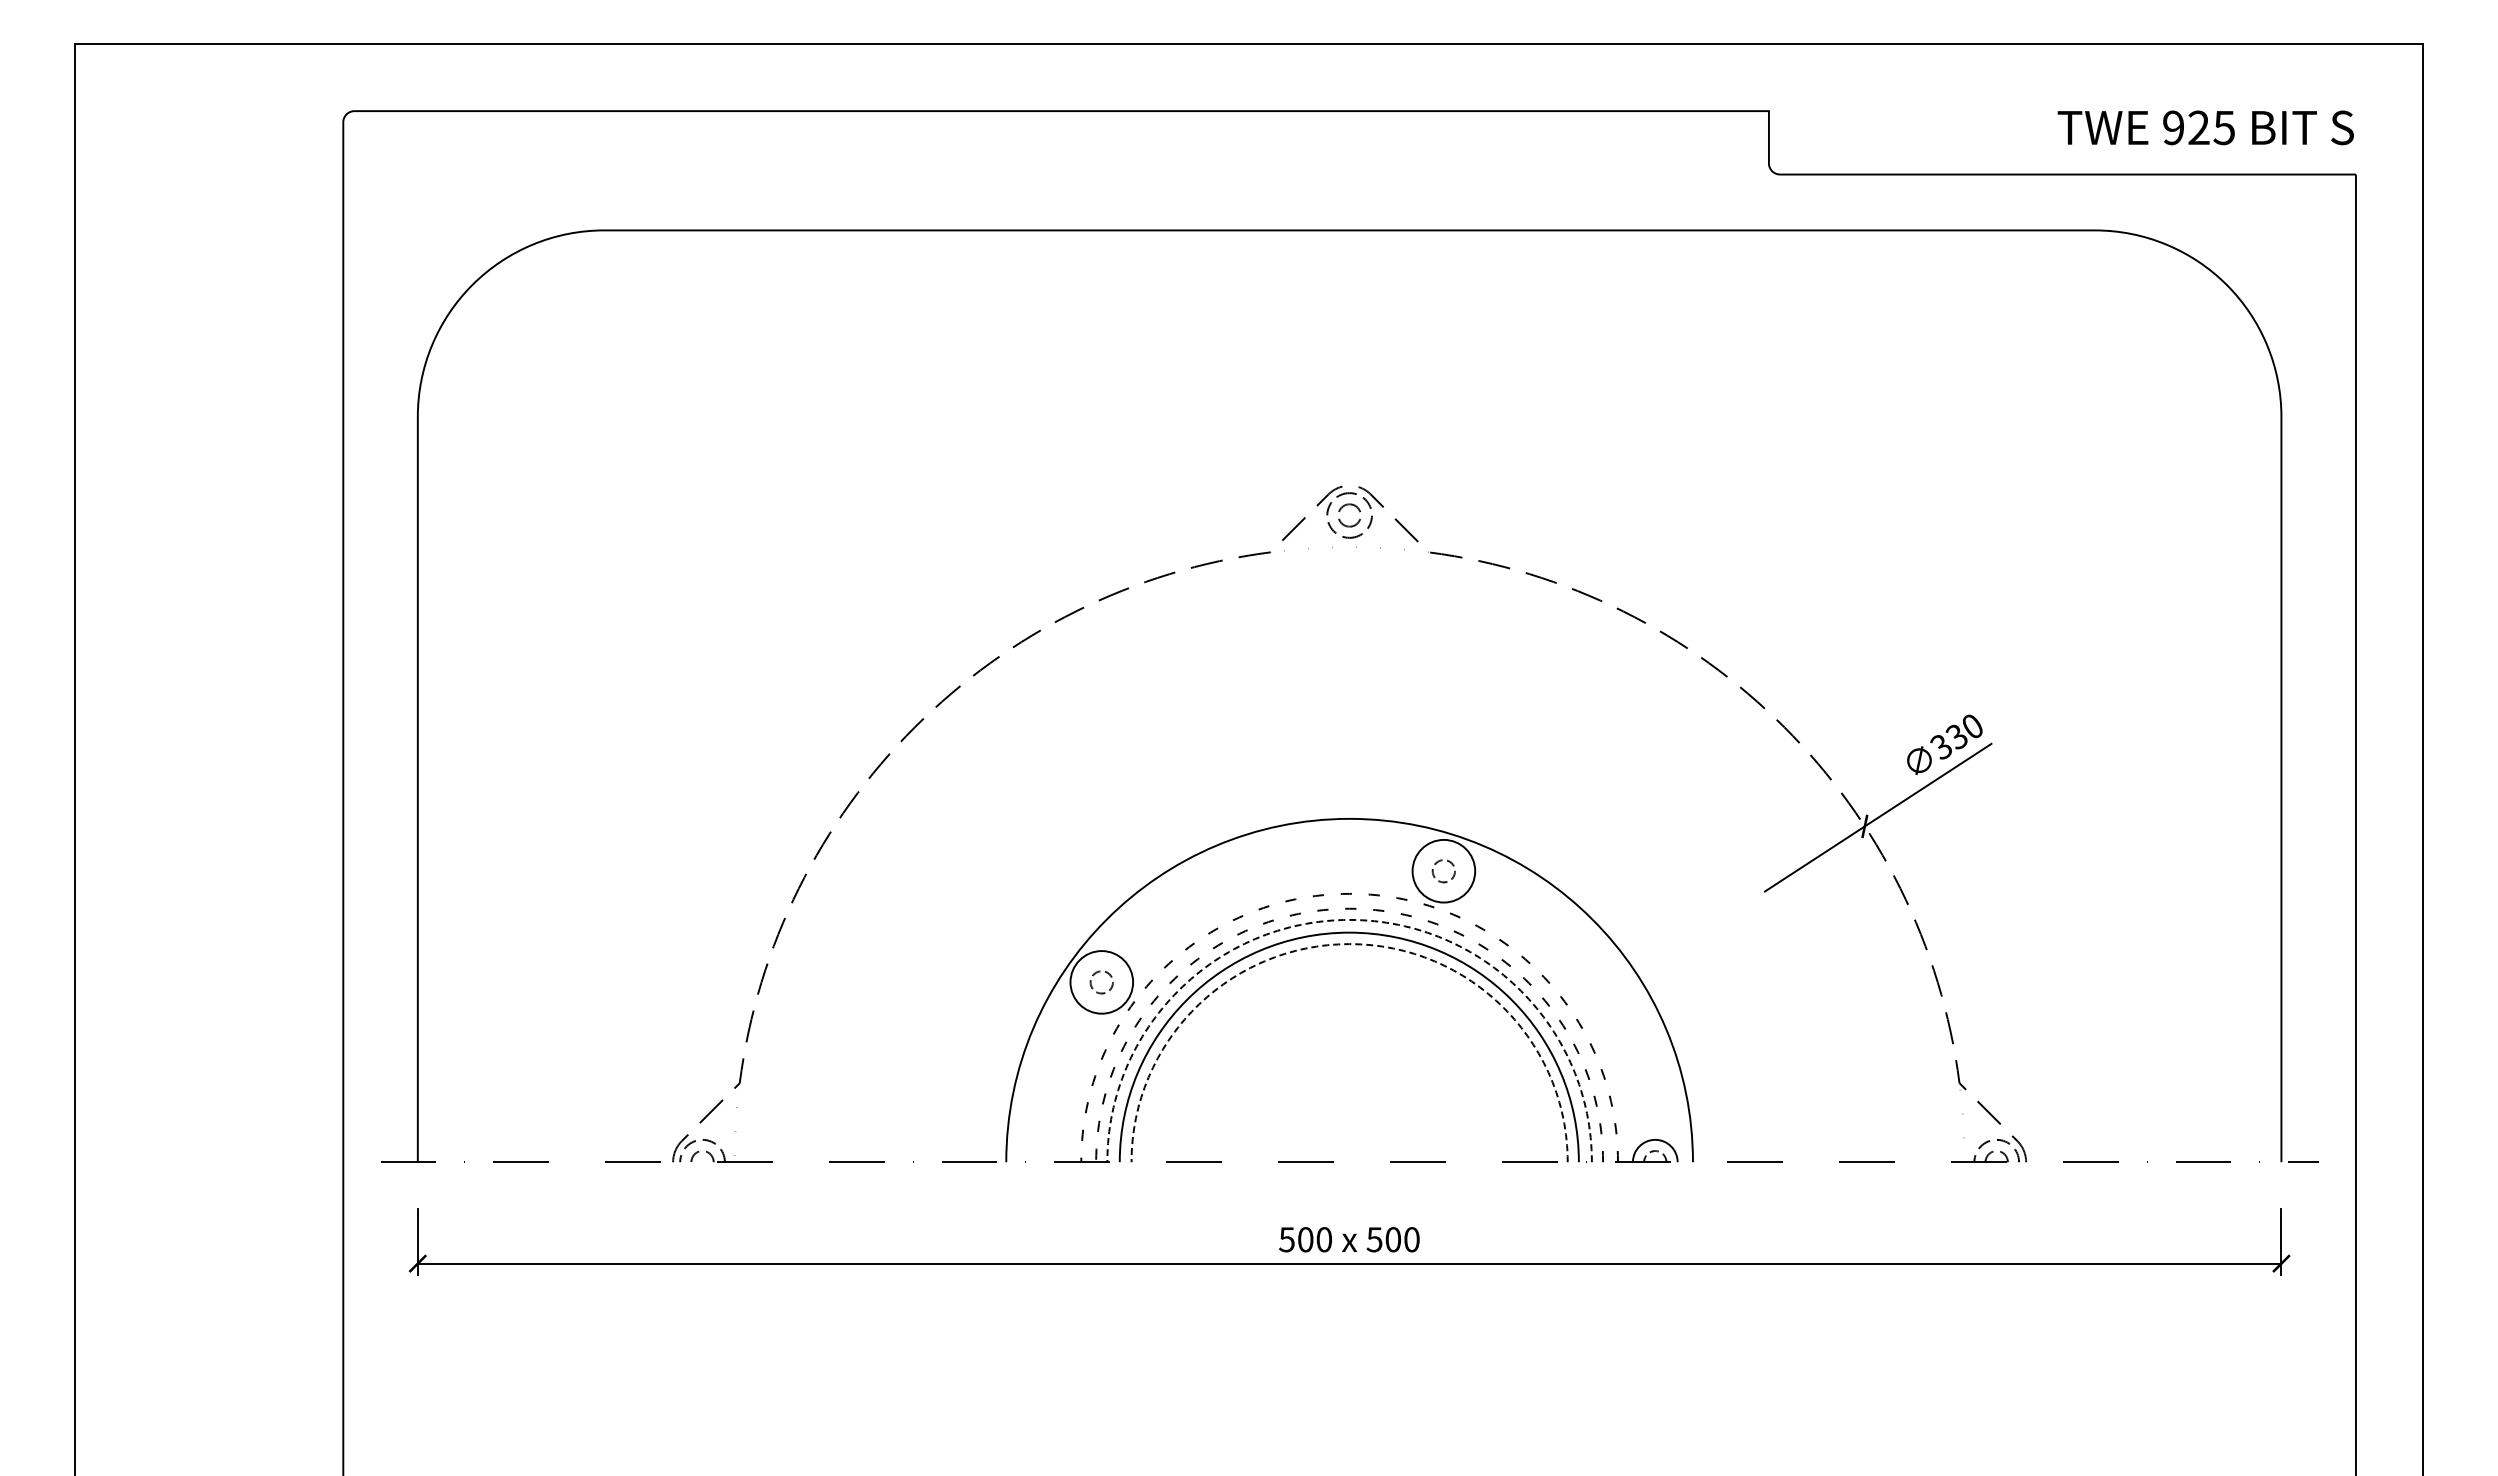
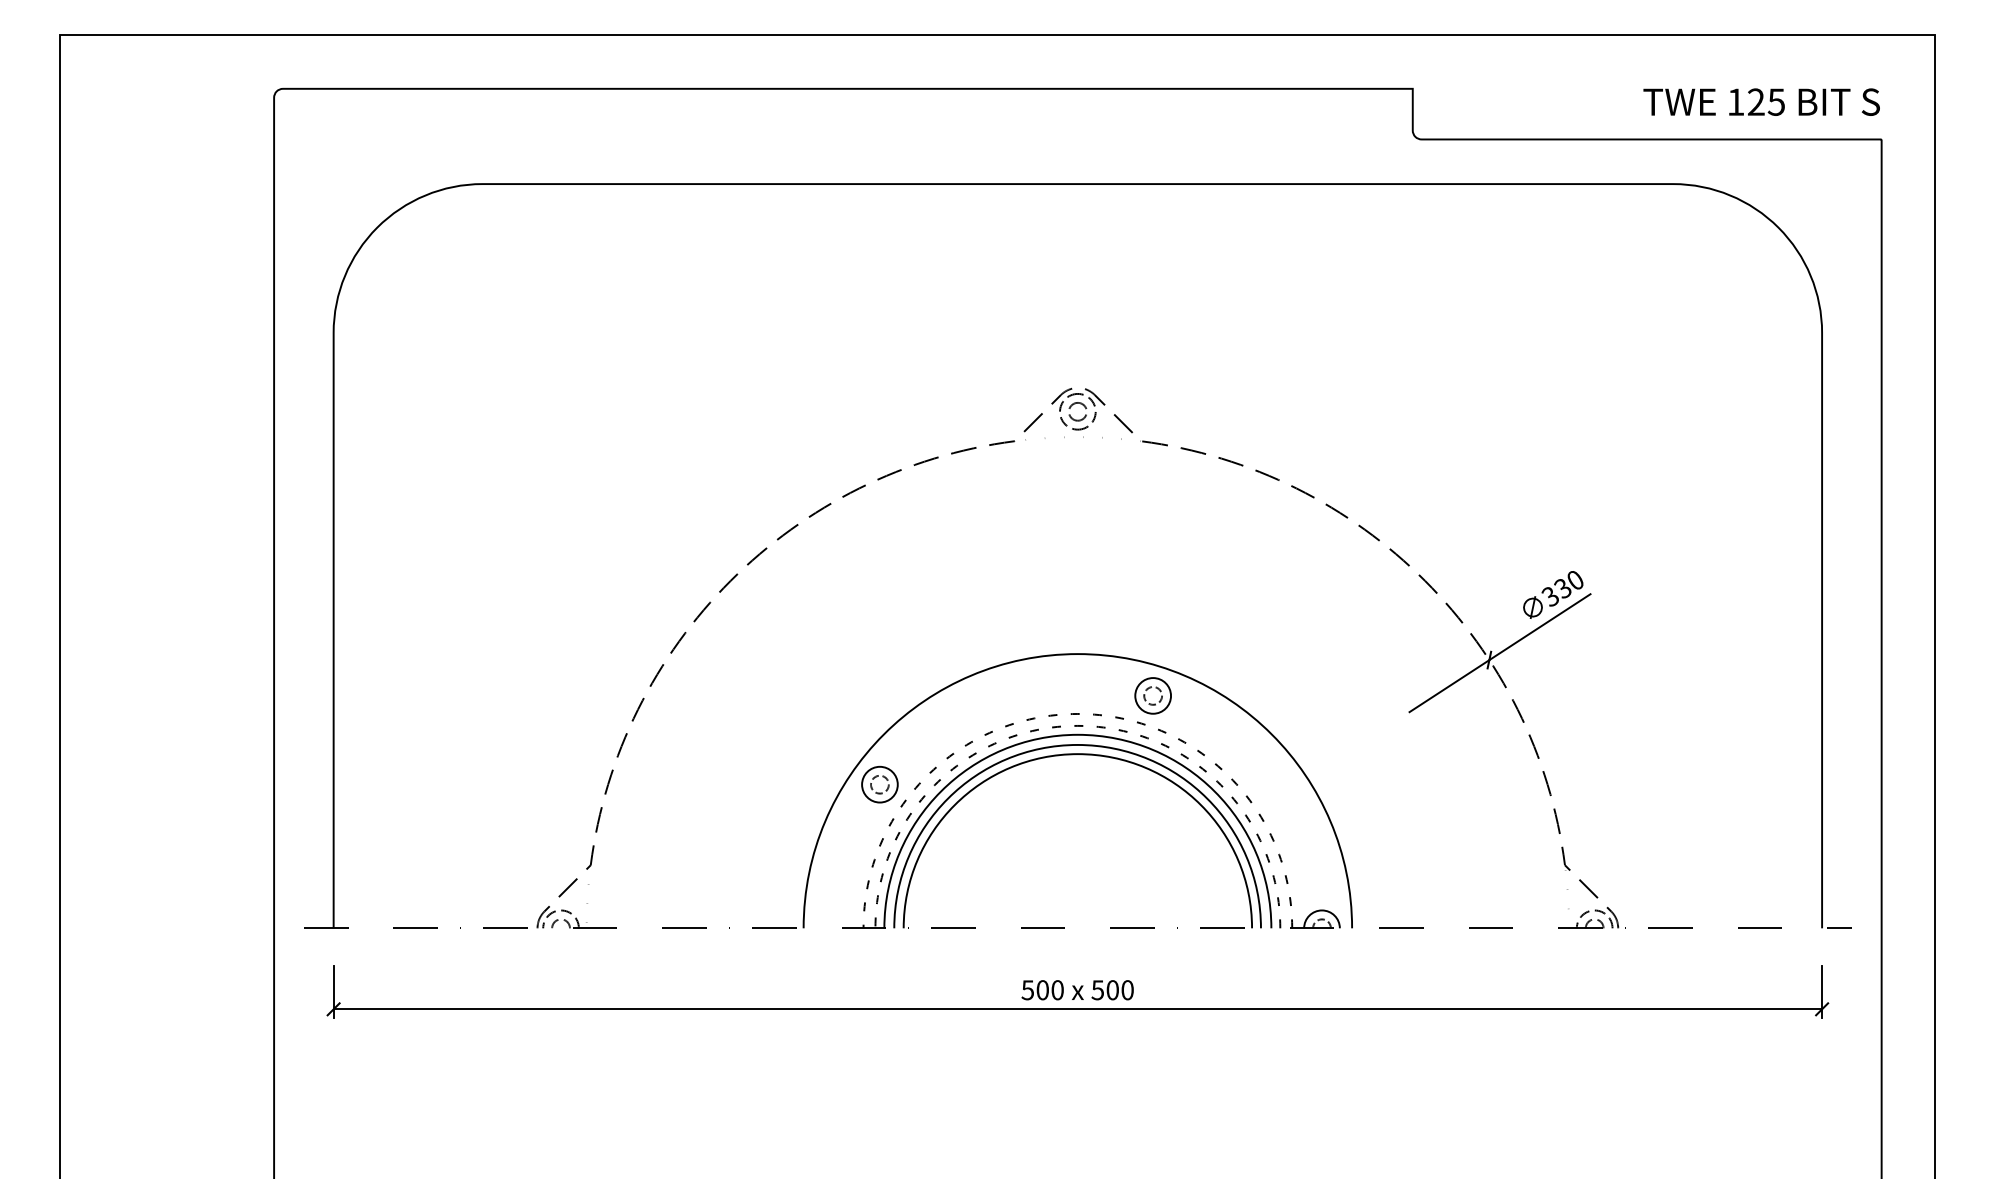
text: (2173, 127) -> (1735, 101), 925 -> 125
circle: (1443, 870) -> (1152, 695), size x0.71
arc: (1349, 919) -> (1077, 734), dashed -> solid
arc: (1349, 944) -> (1077, 754), dashed -> solid
circle: (1101, 982) -> (879, 784), size x0.71

